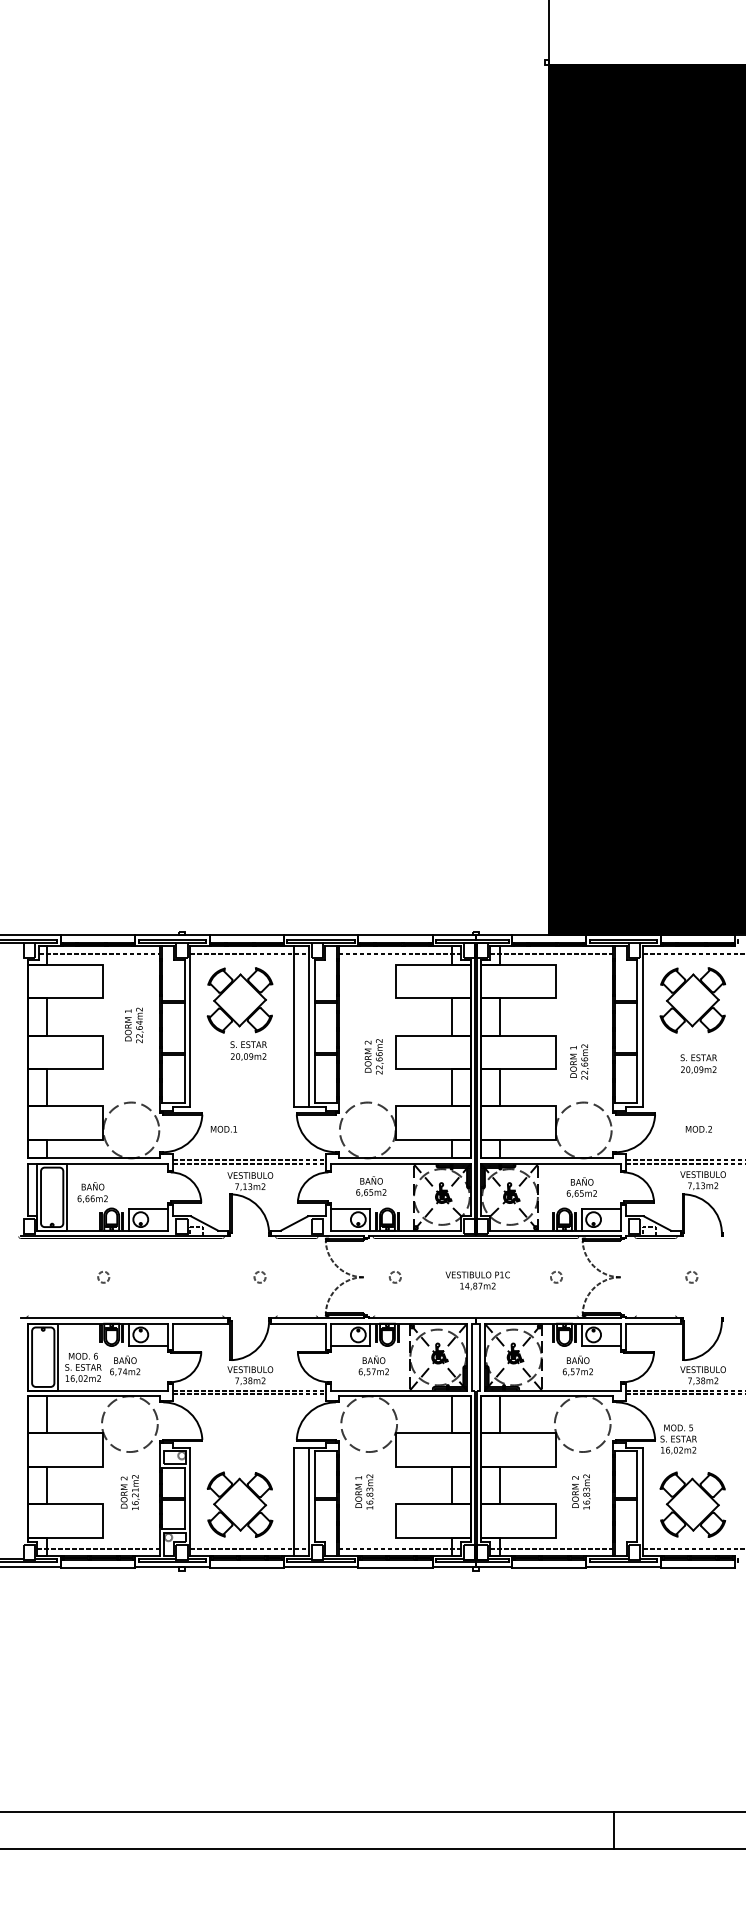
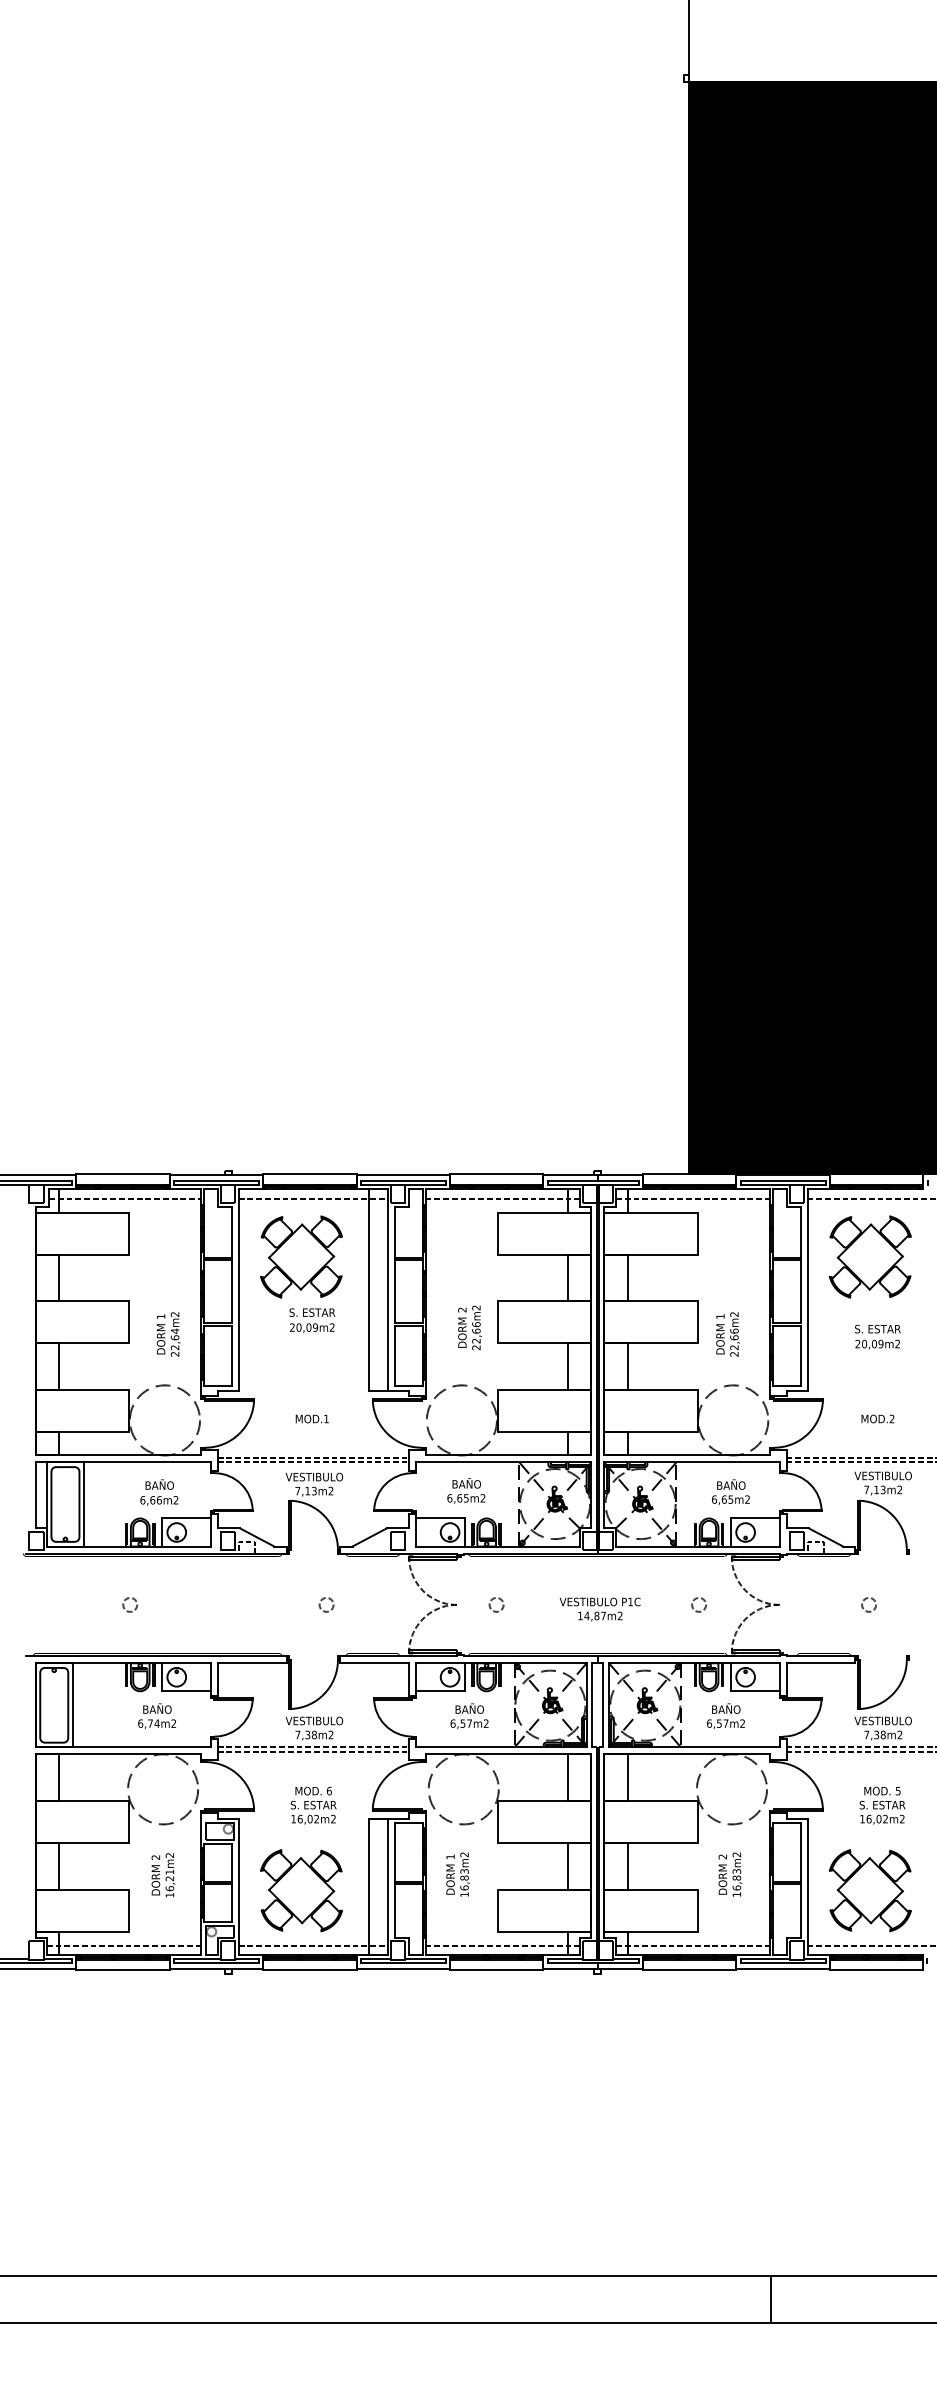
text: (134, 1025) -> (168, 1334), moved
text: (223, 1128) -> (311, 1418), moved
text: (92, 1192) -> (159, 1492), moved
text: (83, 1367) -> (313, 1805), moved
text: (678, 1439) -> (882, 1805), moved

